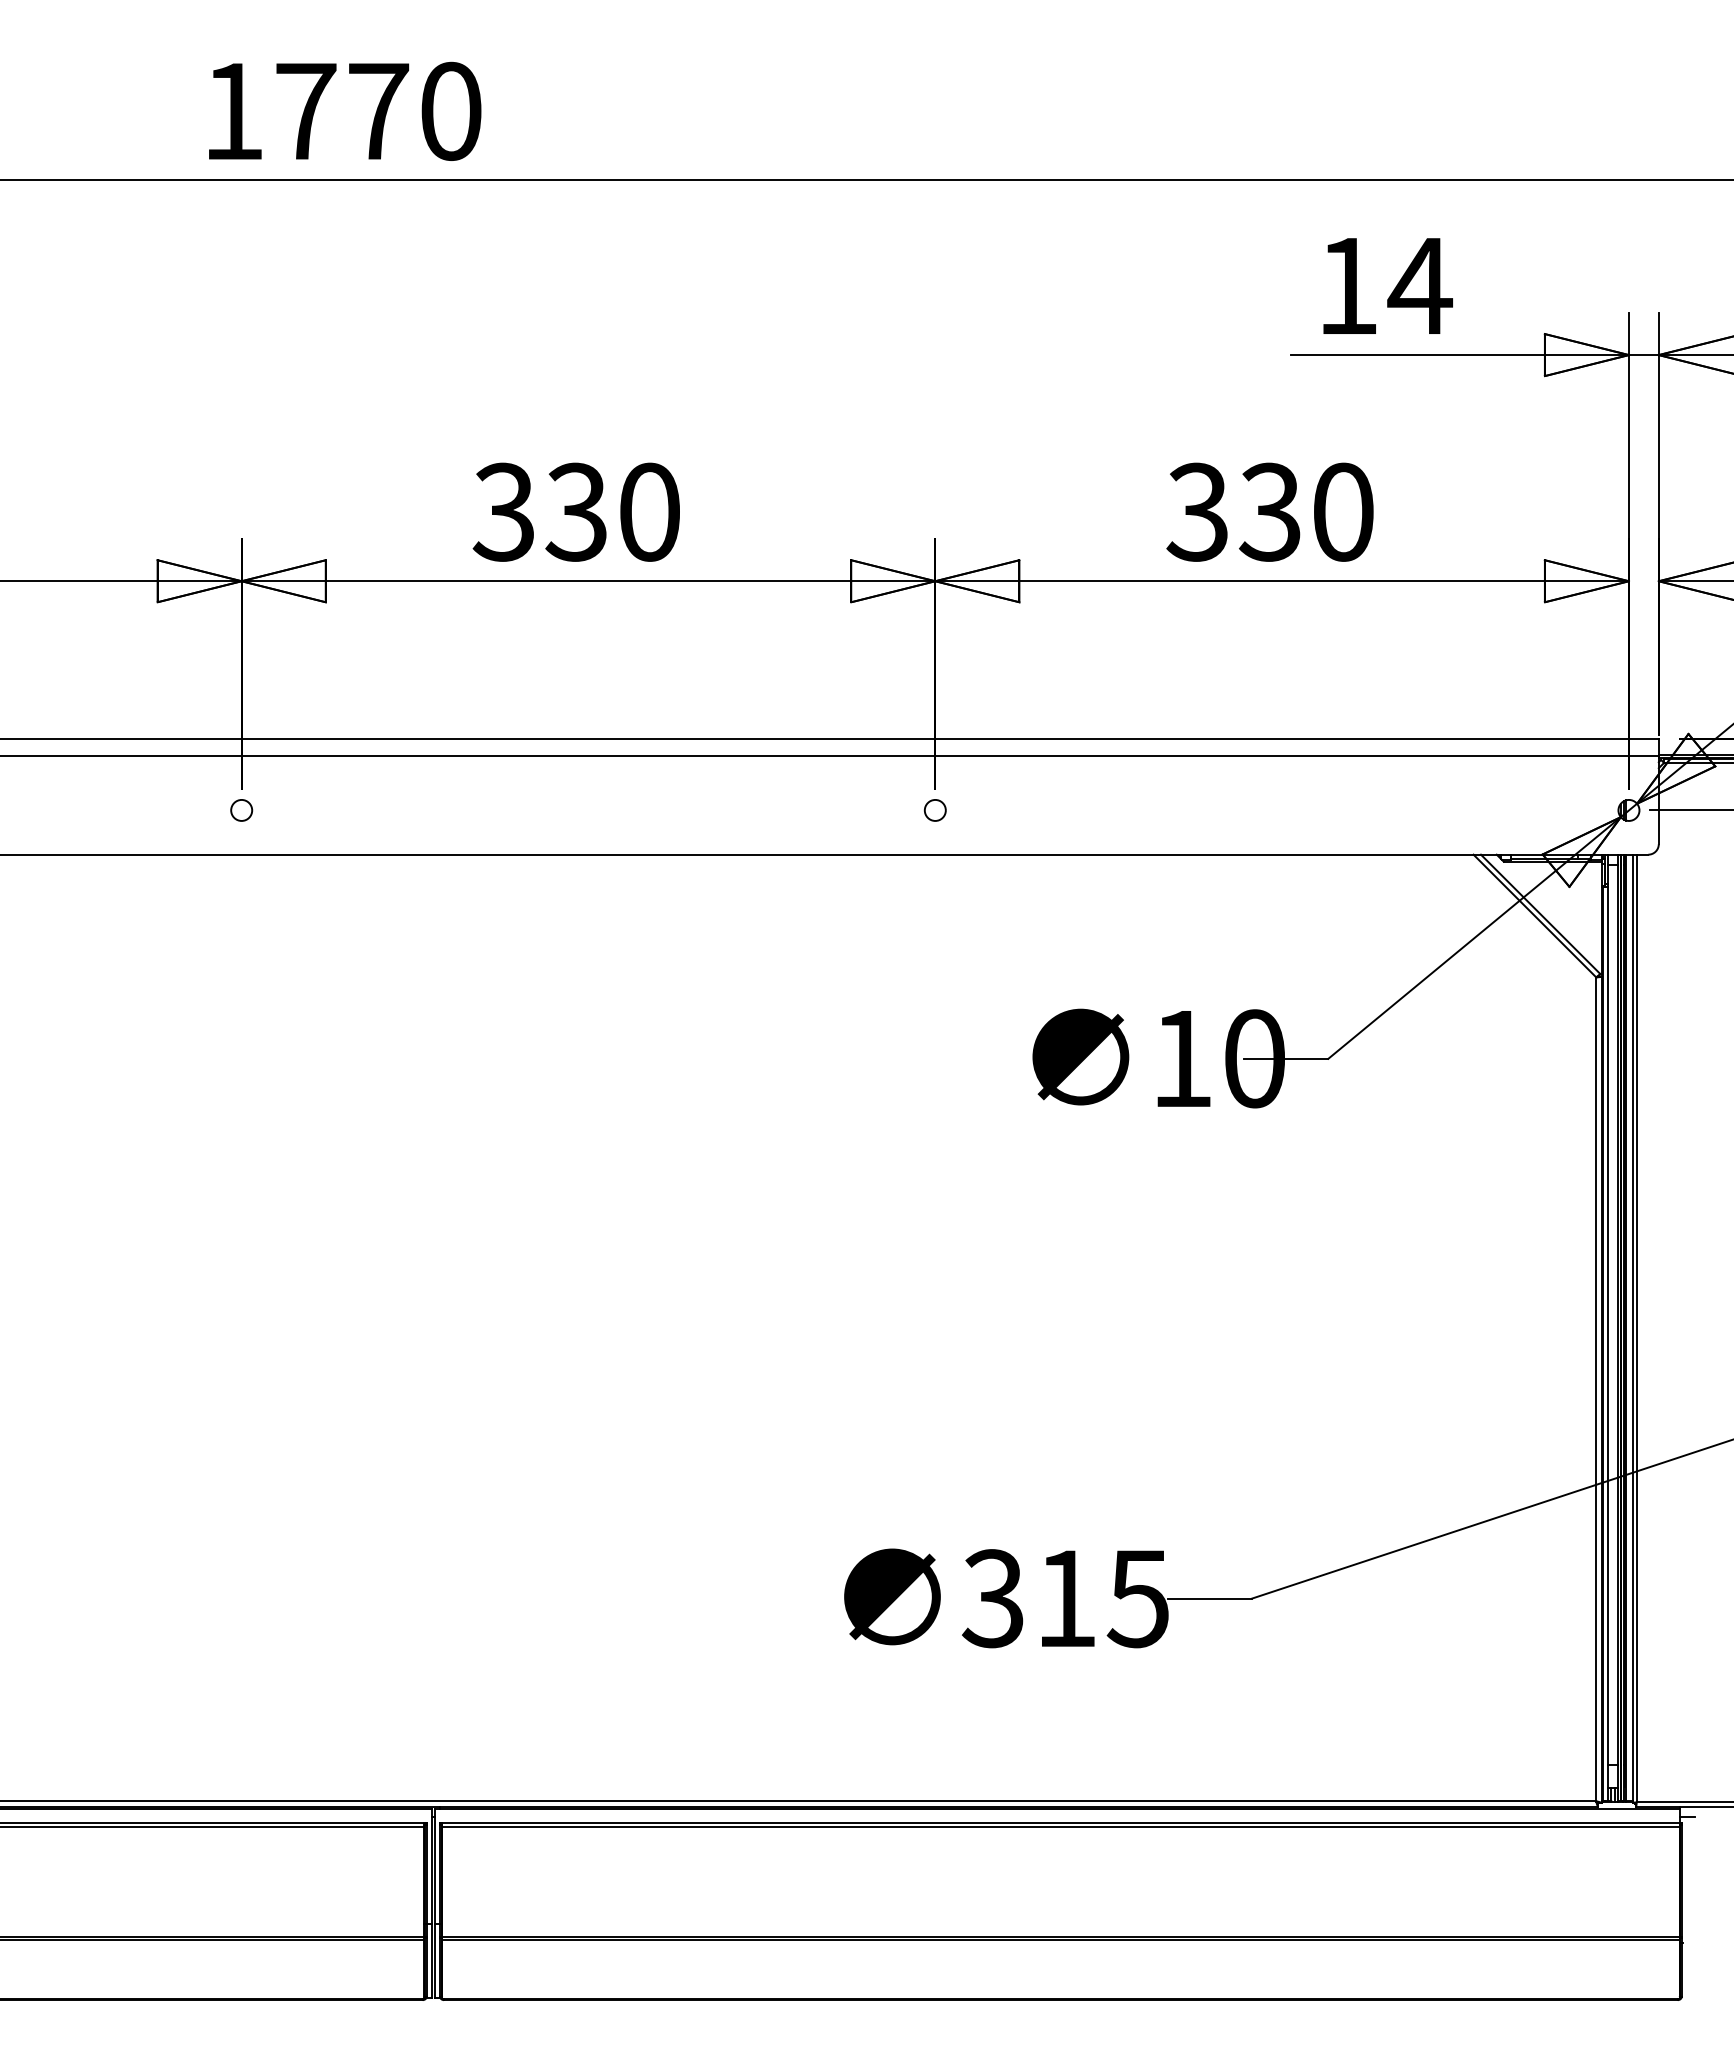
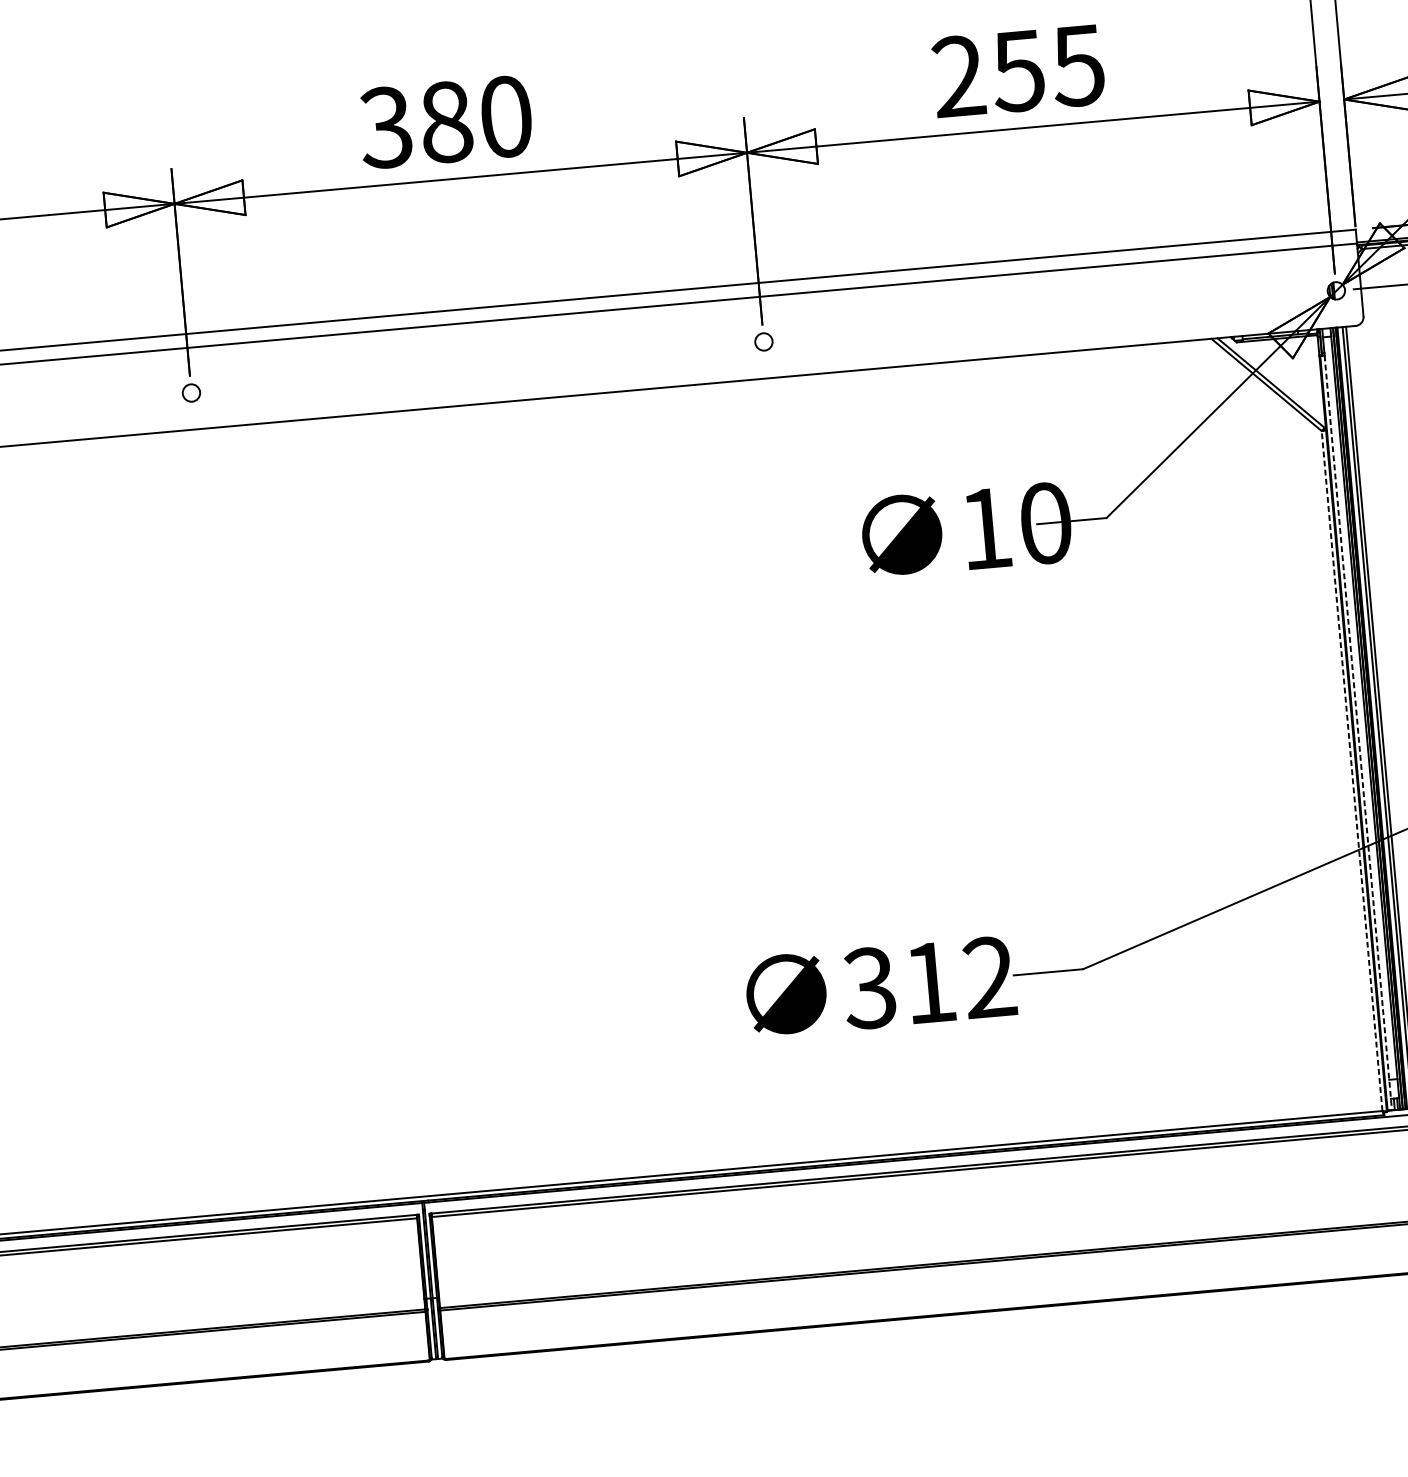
text: (576, 511) -> (445, 121), 330 -> 380
text: (1269, 511) -> (1017, 70), 330 -> 255
line: (1607, 1344) -> (1358, 733), solid -> dashed
line: (1596, 1389) -> (1352, 771), solid -> dashed
text: (1137, 1598) -> (988, 977), 315 -> 312

